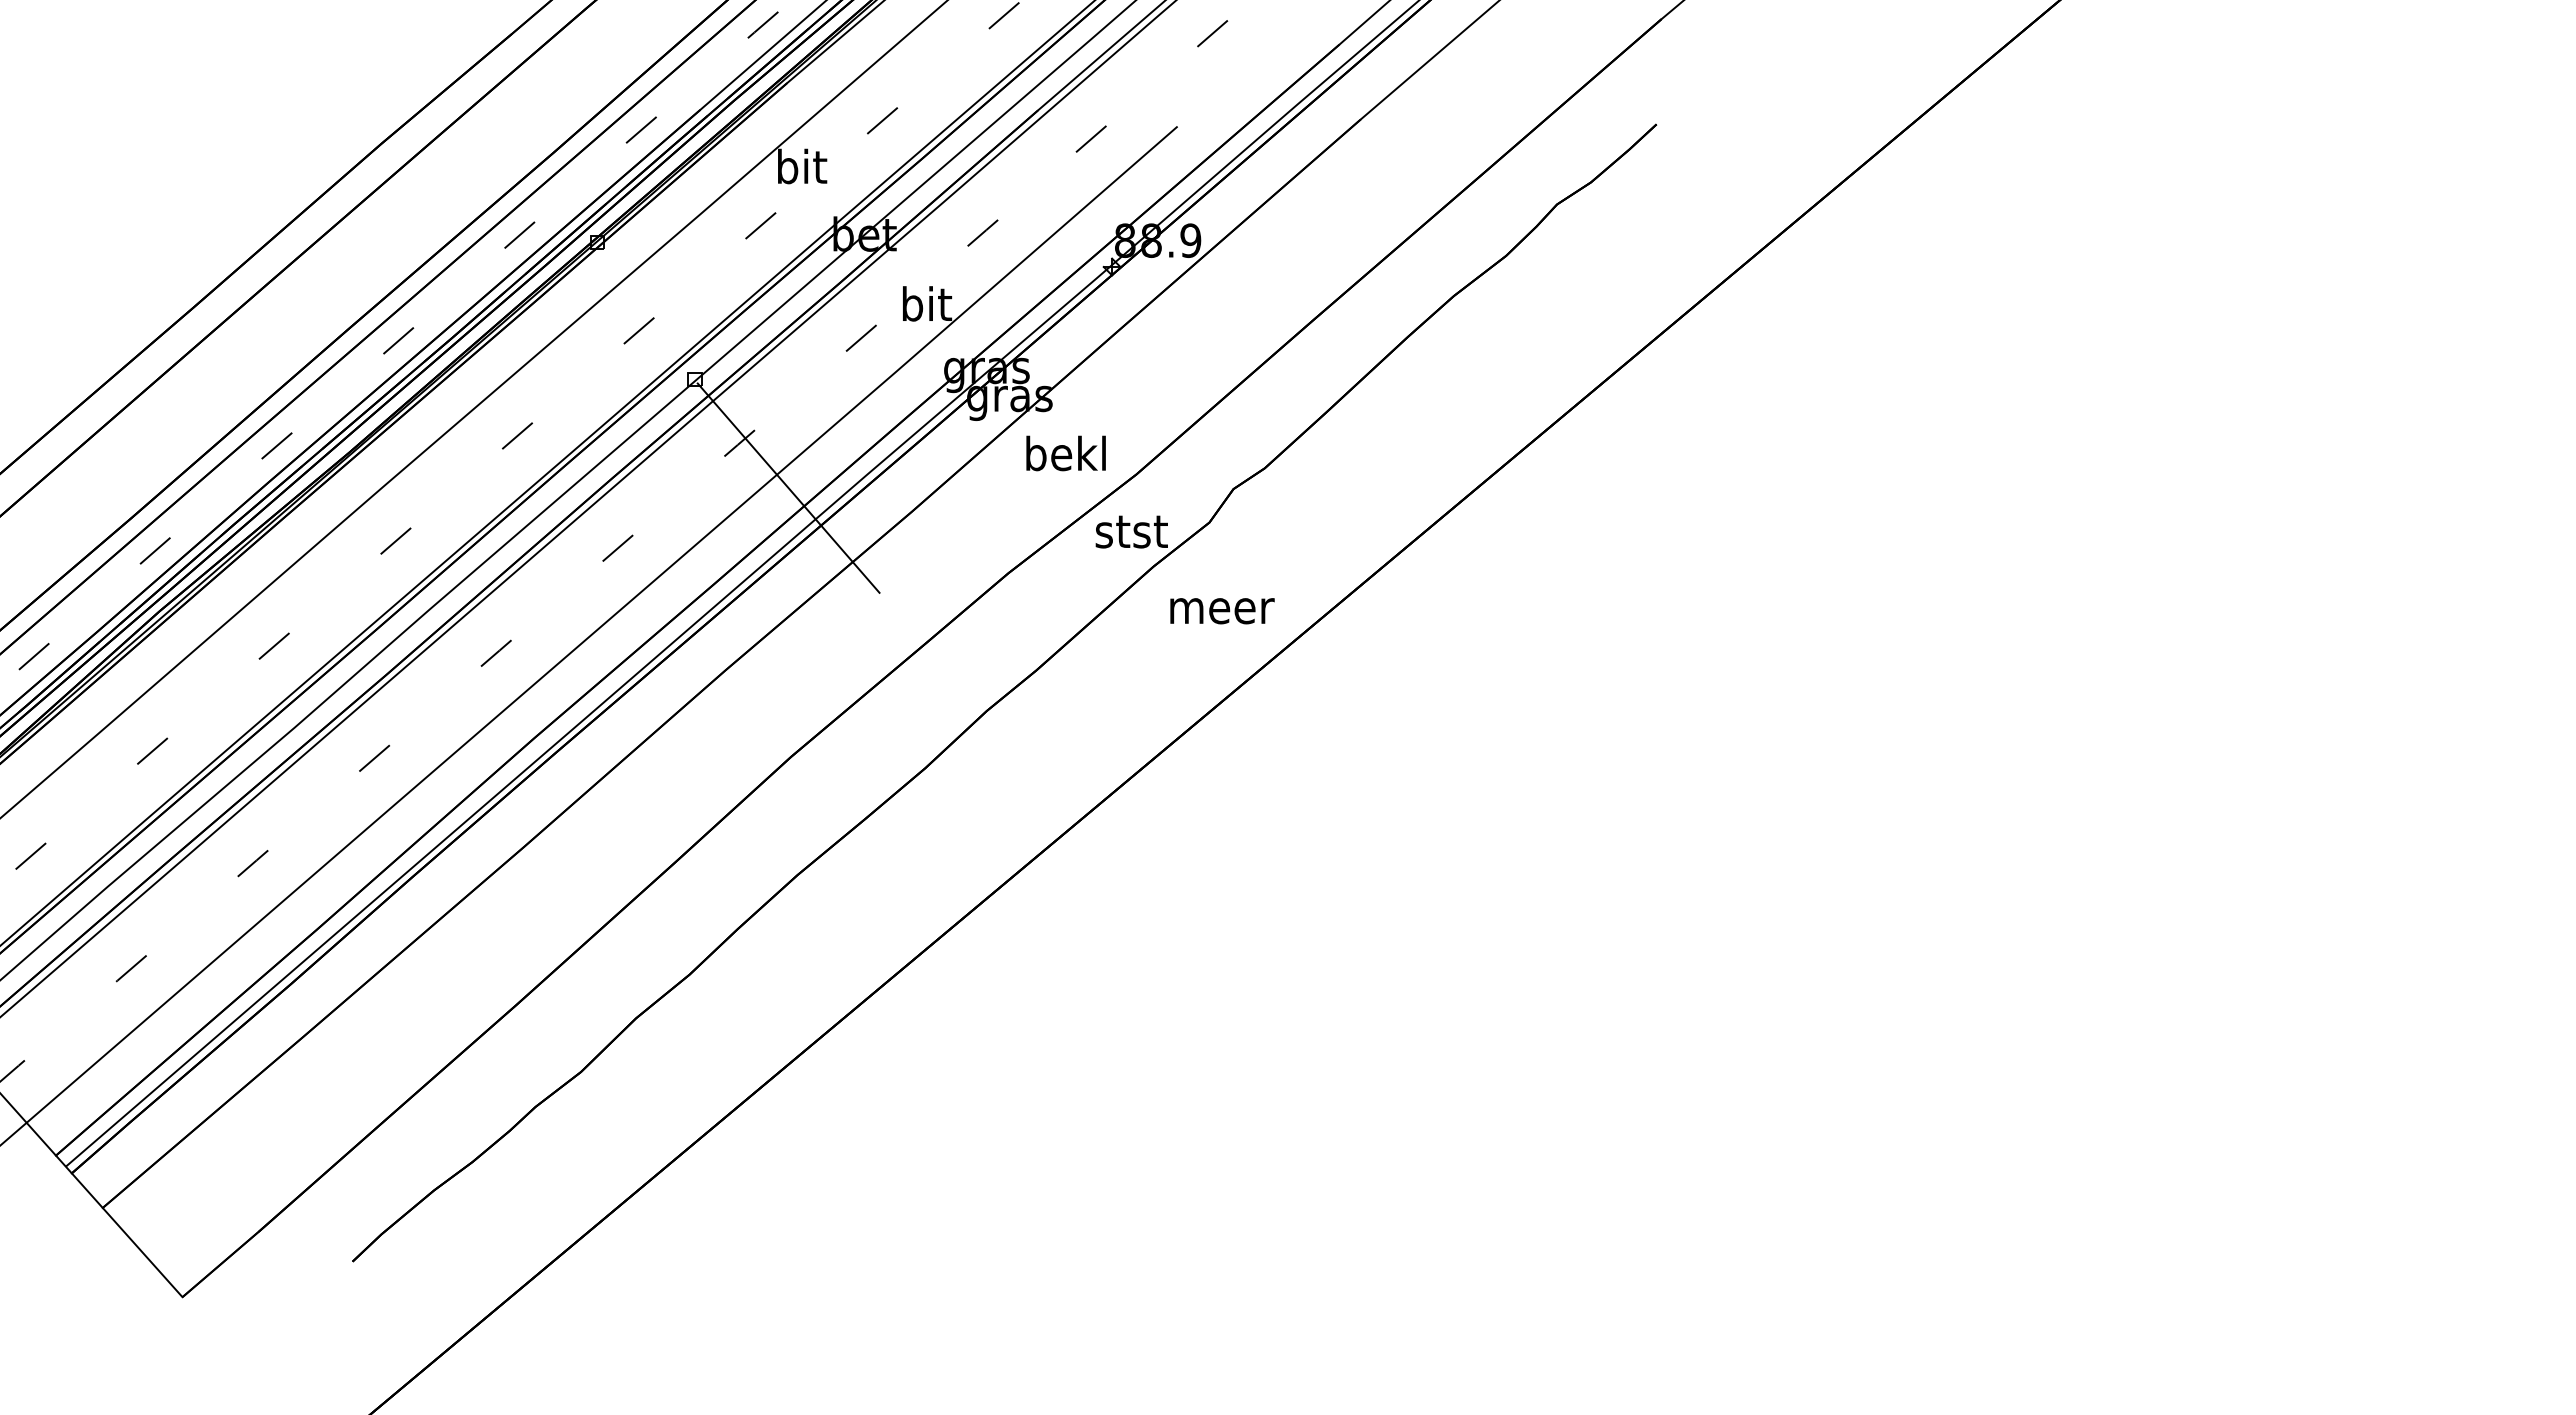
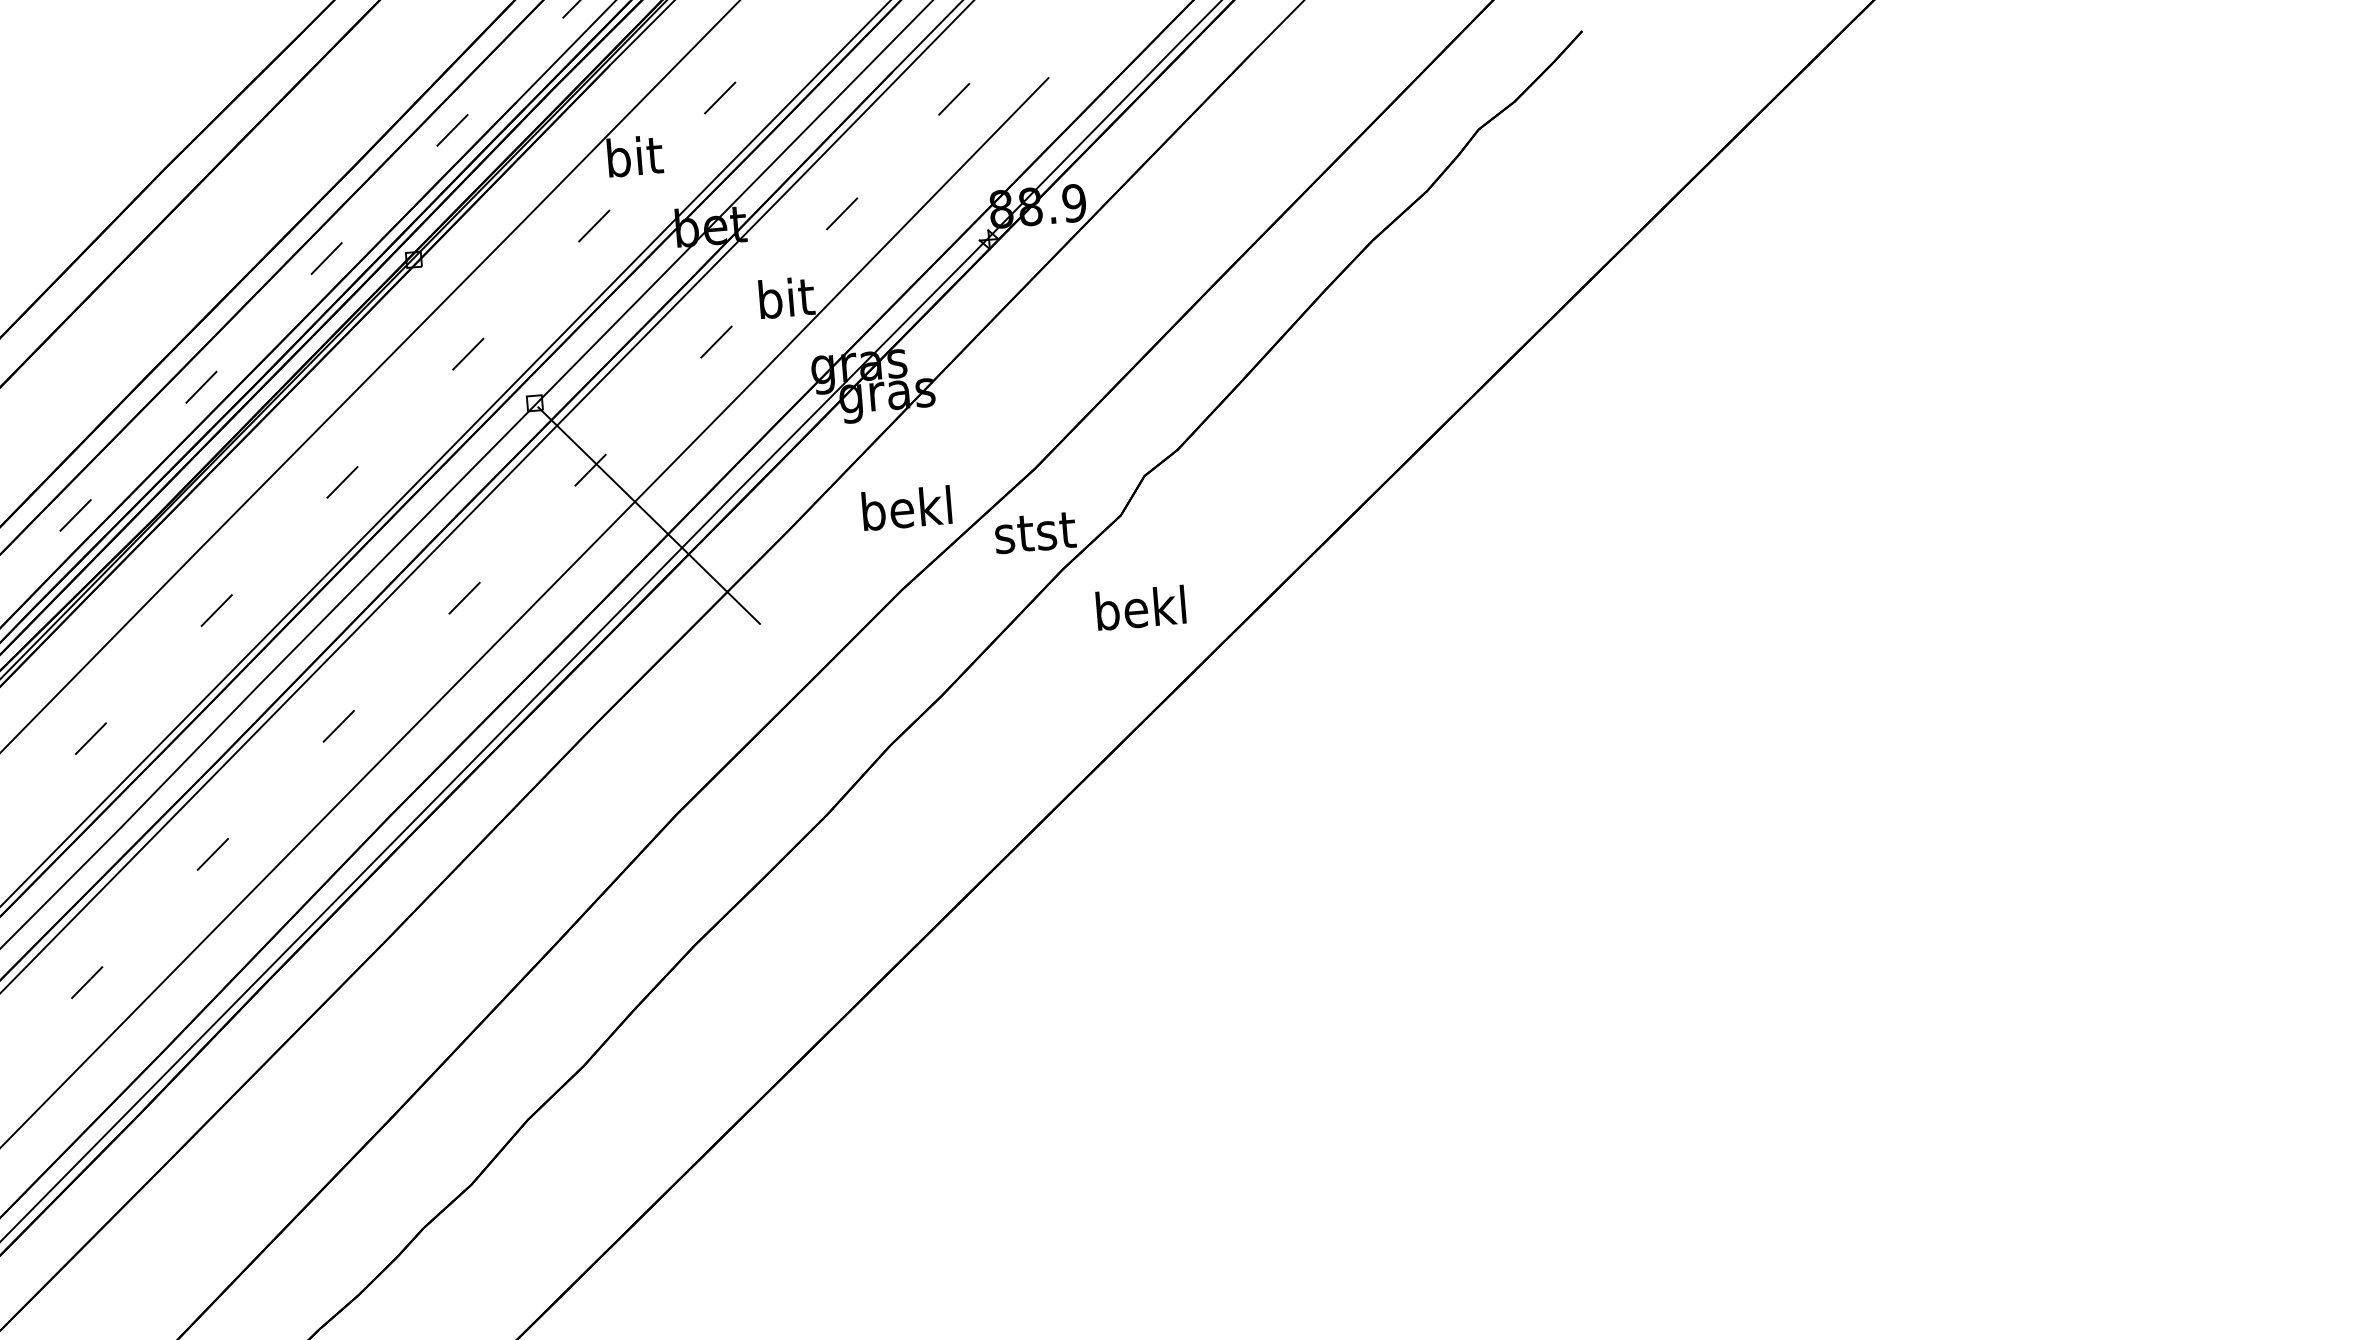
text: (1065, 453) -> (906, 508), moved
text: (1222, 606) -> (1143, 607), meer -> bekl

